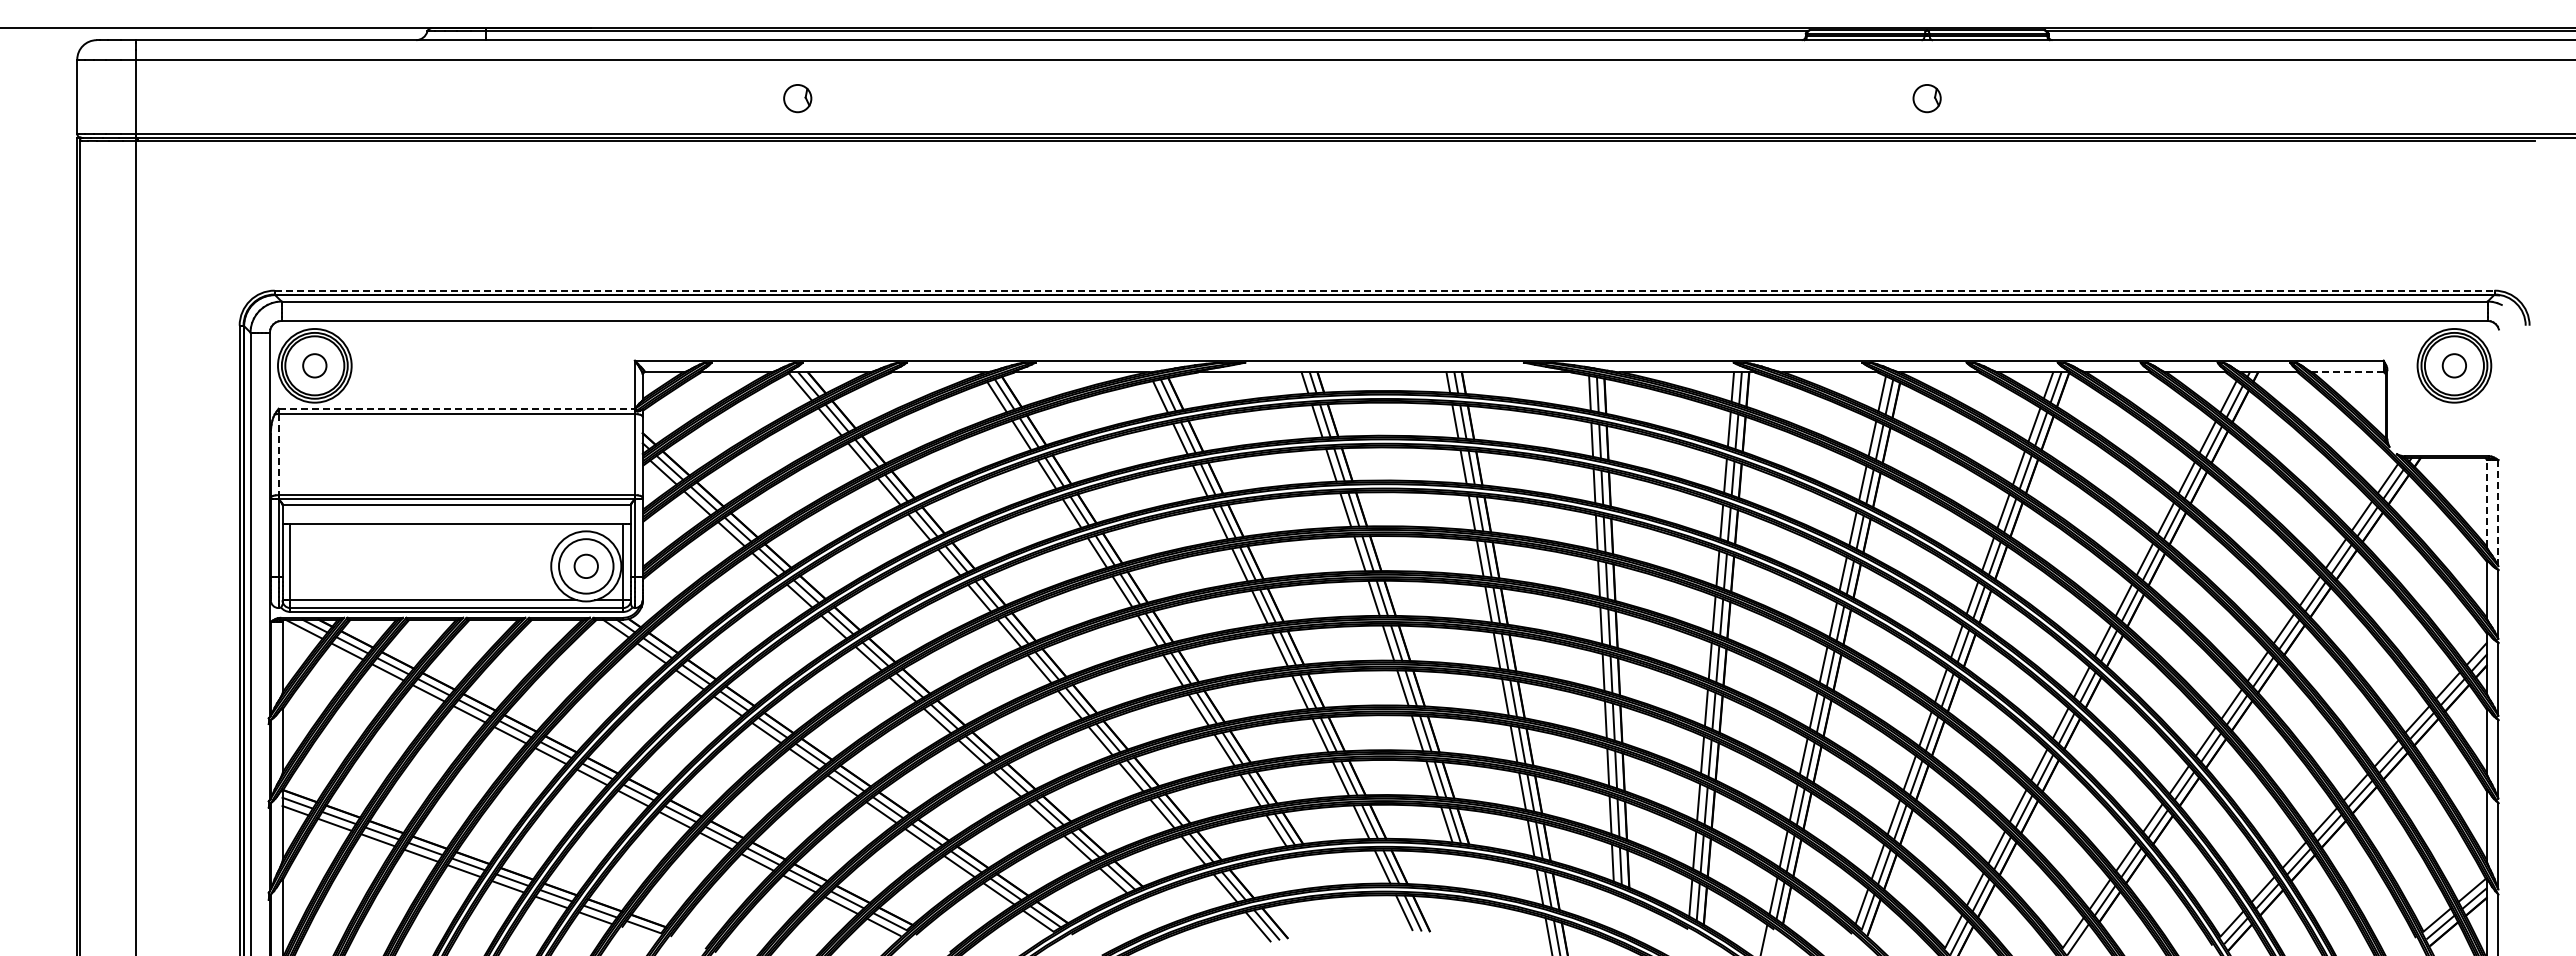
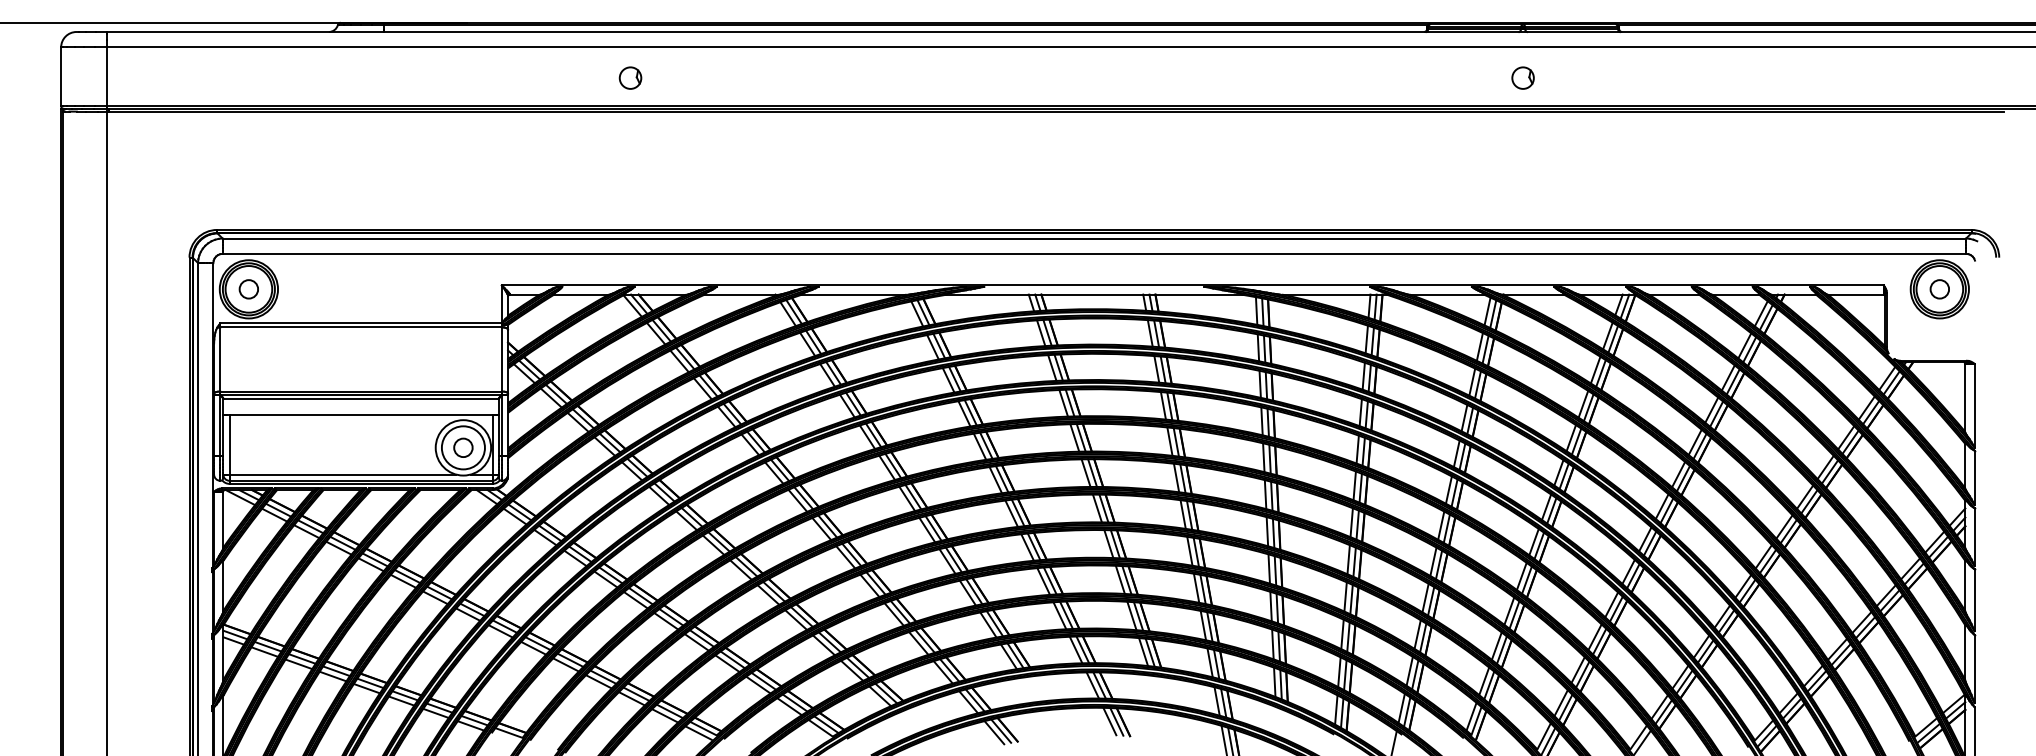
line: (1384, 290) -> (1094, 229), dashed -> solid
line: (2347, 372) -> (1855, 294), dashed -> solid
line: (457, 408) -> (361, 323), dashed -> solid
line: (278, 454) -> (220, 359), dashed -> solid
line: (2486, 503) -> (1965, 398), dashed -> solid
line: (2498, 513) -> (1974, 406), dashed -> solid

